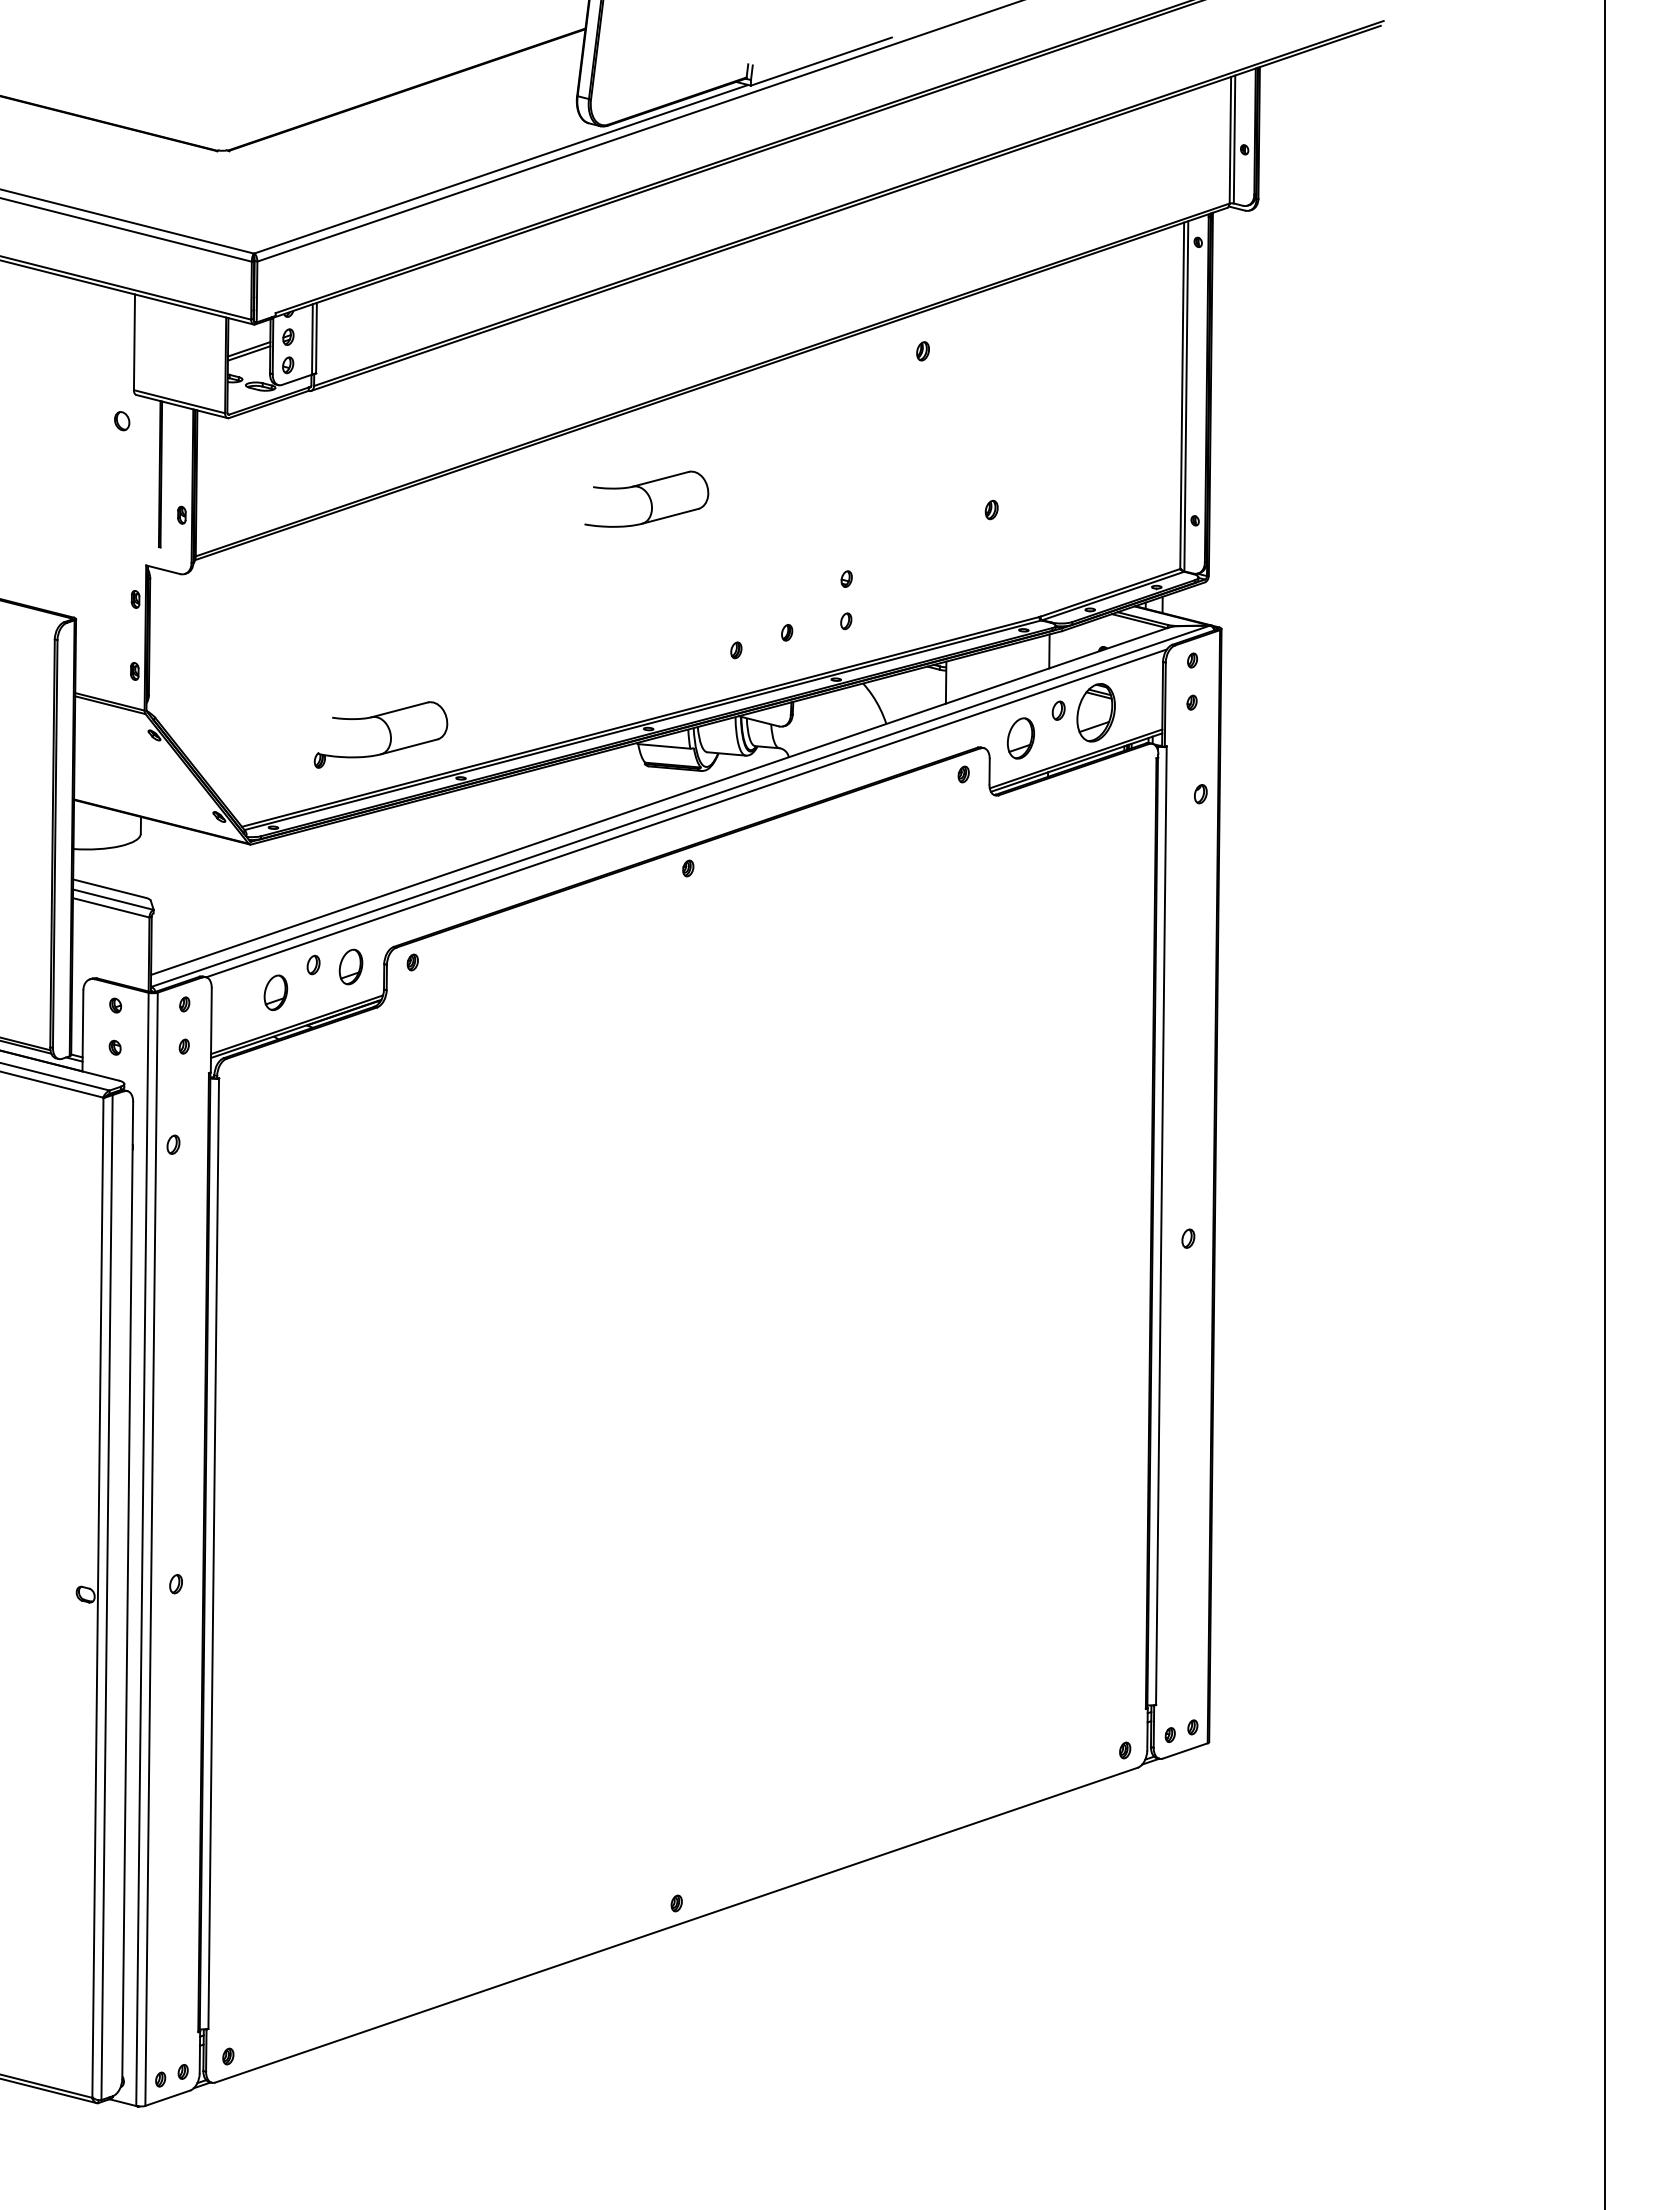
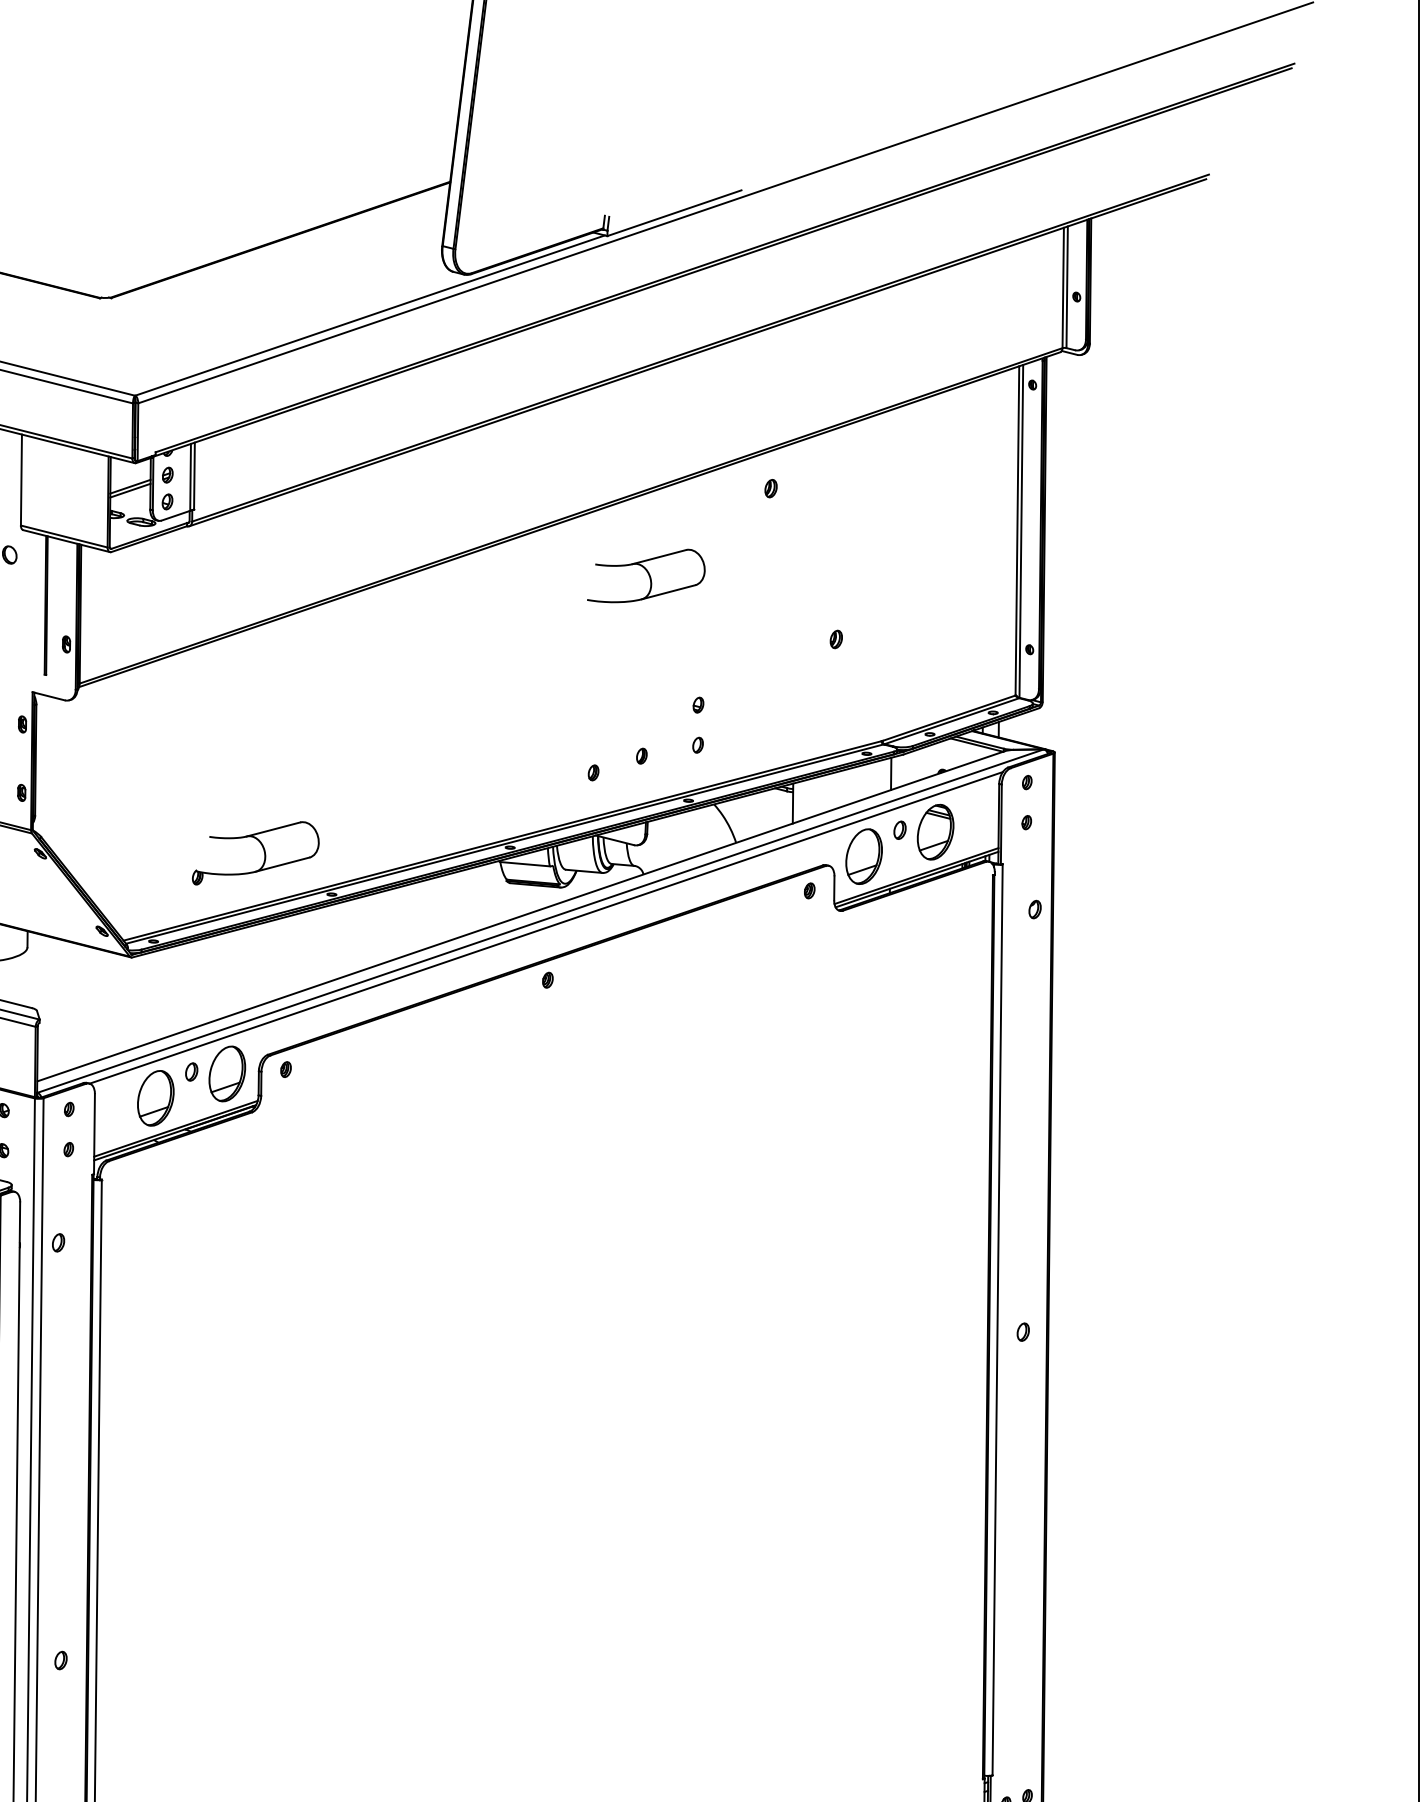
part: (646, 498) -> (646, 575), moved
part: (1020, 738) -> (863, 856), size x1.43
part: (350, 966) -> (226, 1073), size x1.67
part: (275, 992) -> (155, 1098), size x1.67

